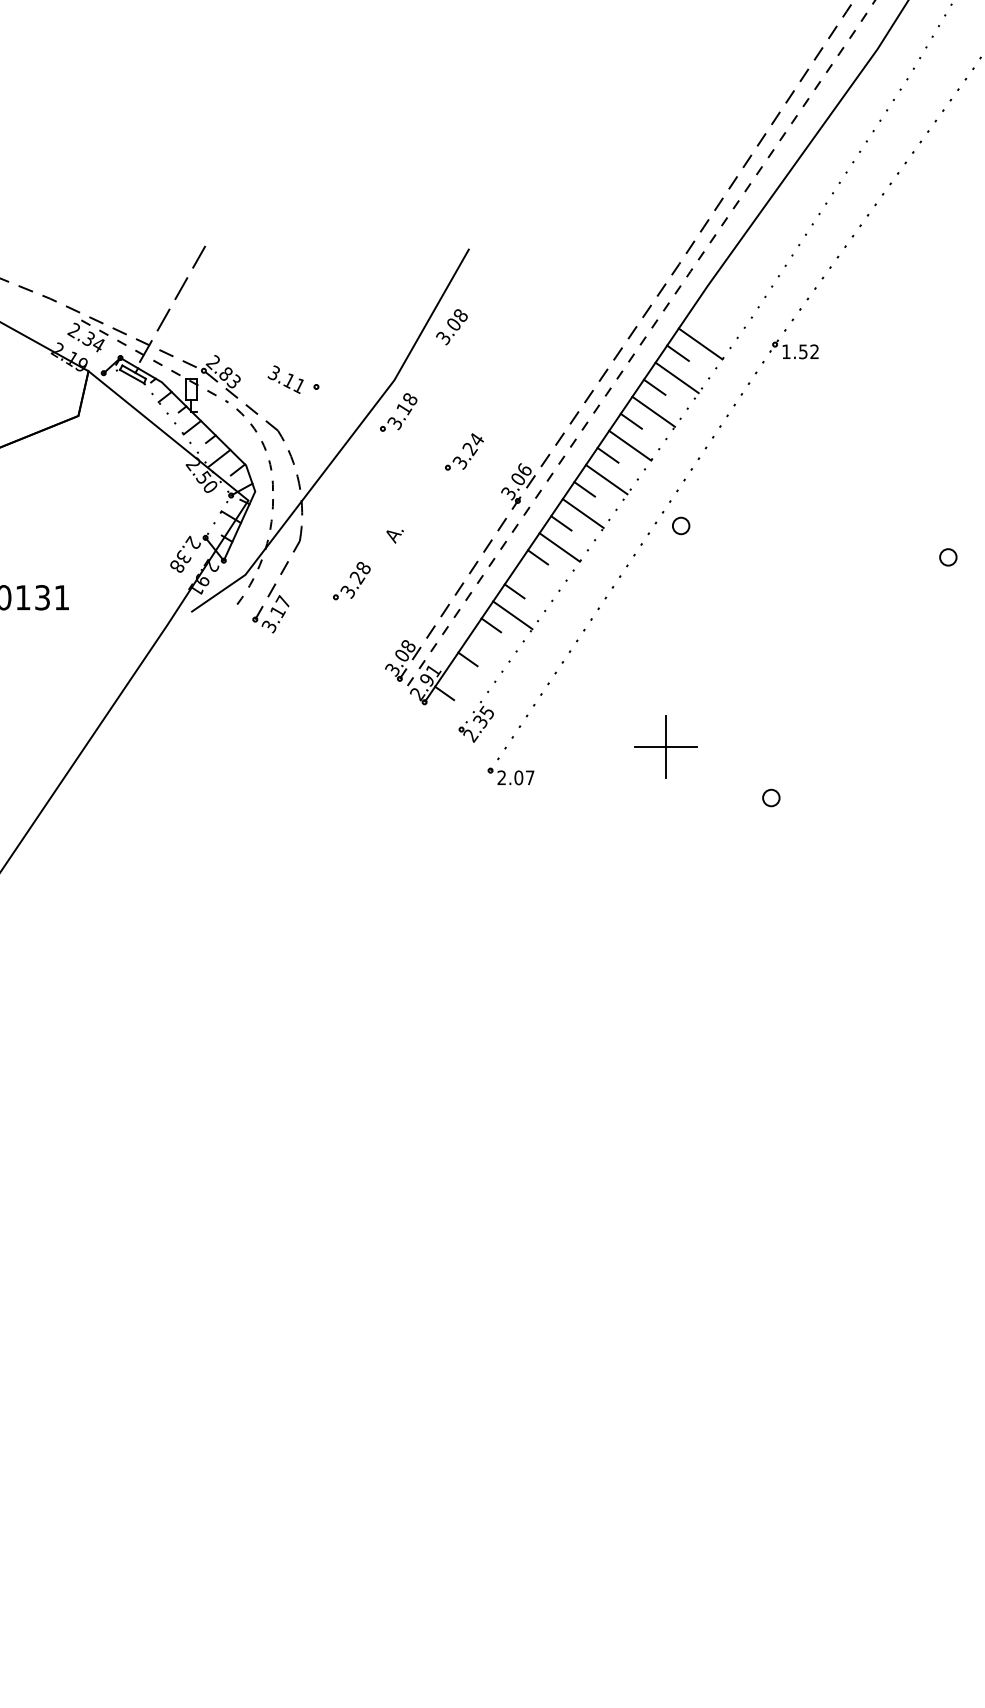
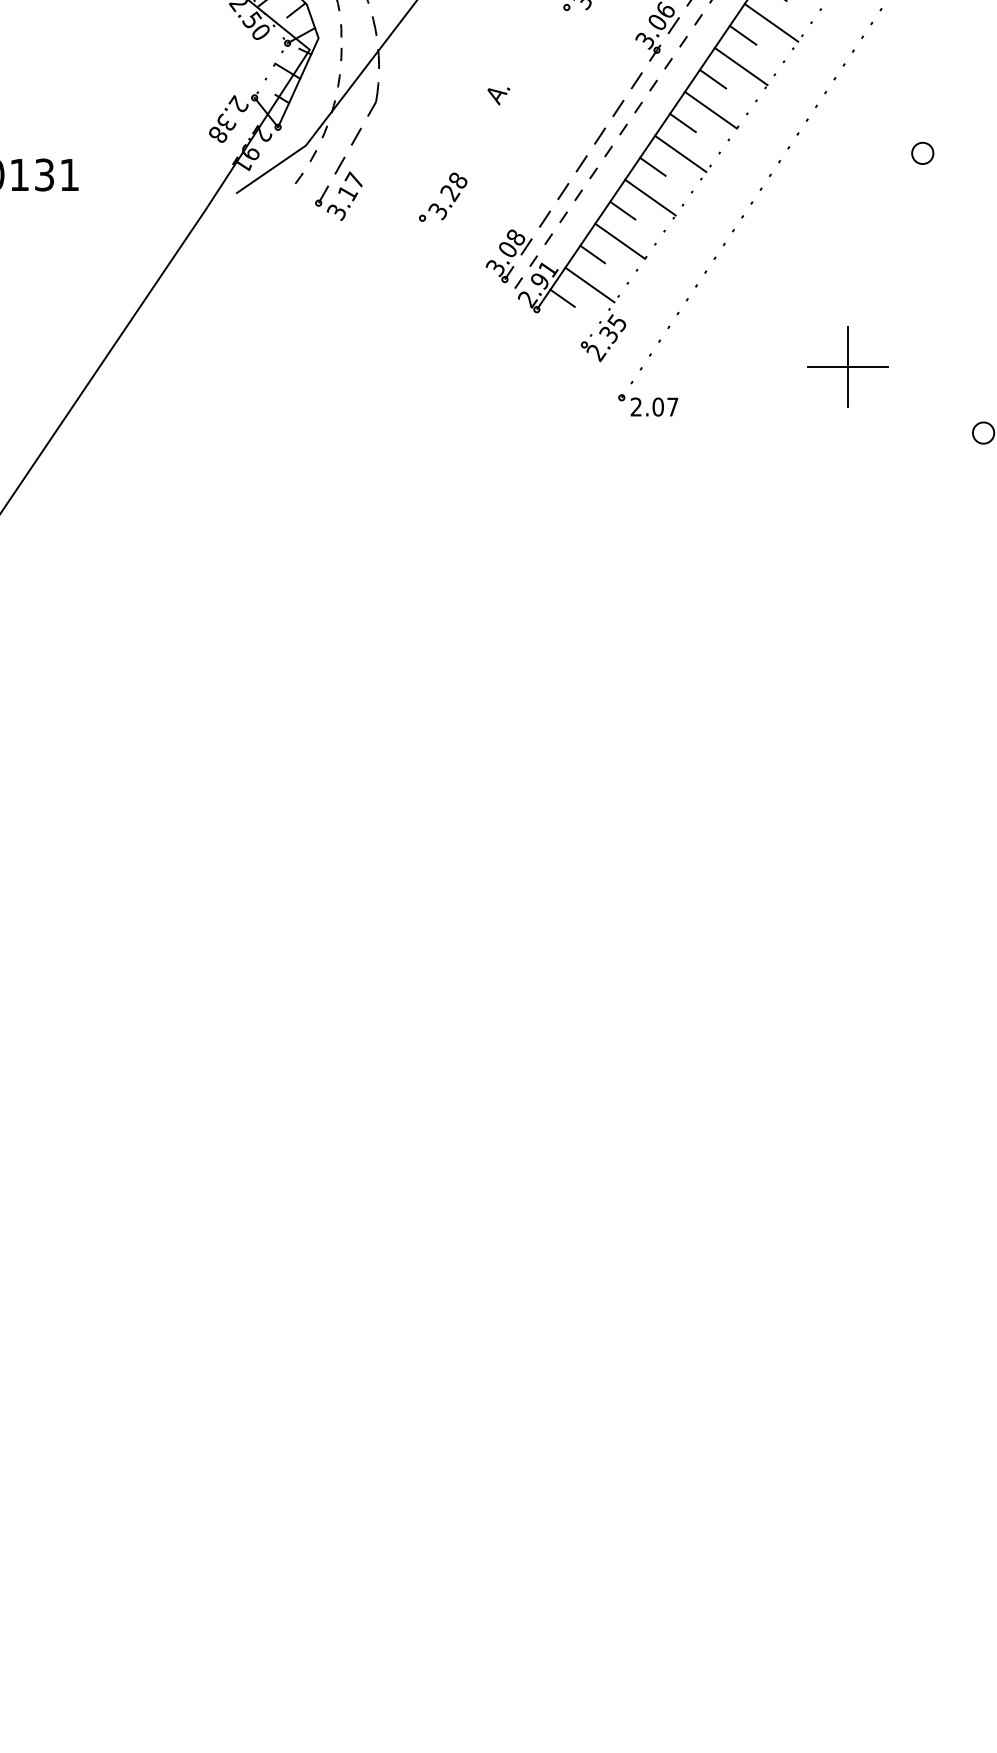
part: (681, 525) -> (923, 152), moved
part: (351, 580) -> (442, 196), moved
line: (536, 581) -> (680, 154), added
line: (488, 648) -> (619, 240), added
line: (465, 682) -> (589, 284), added

